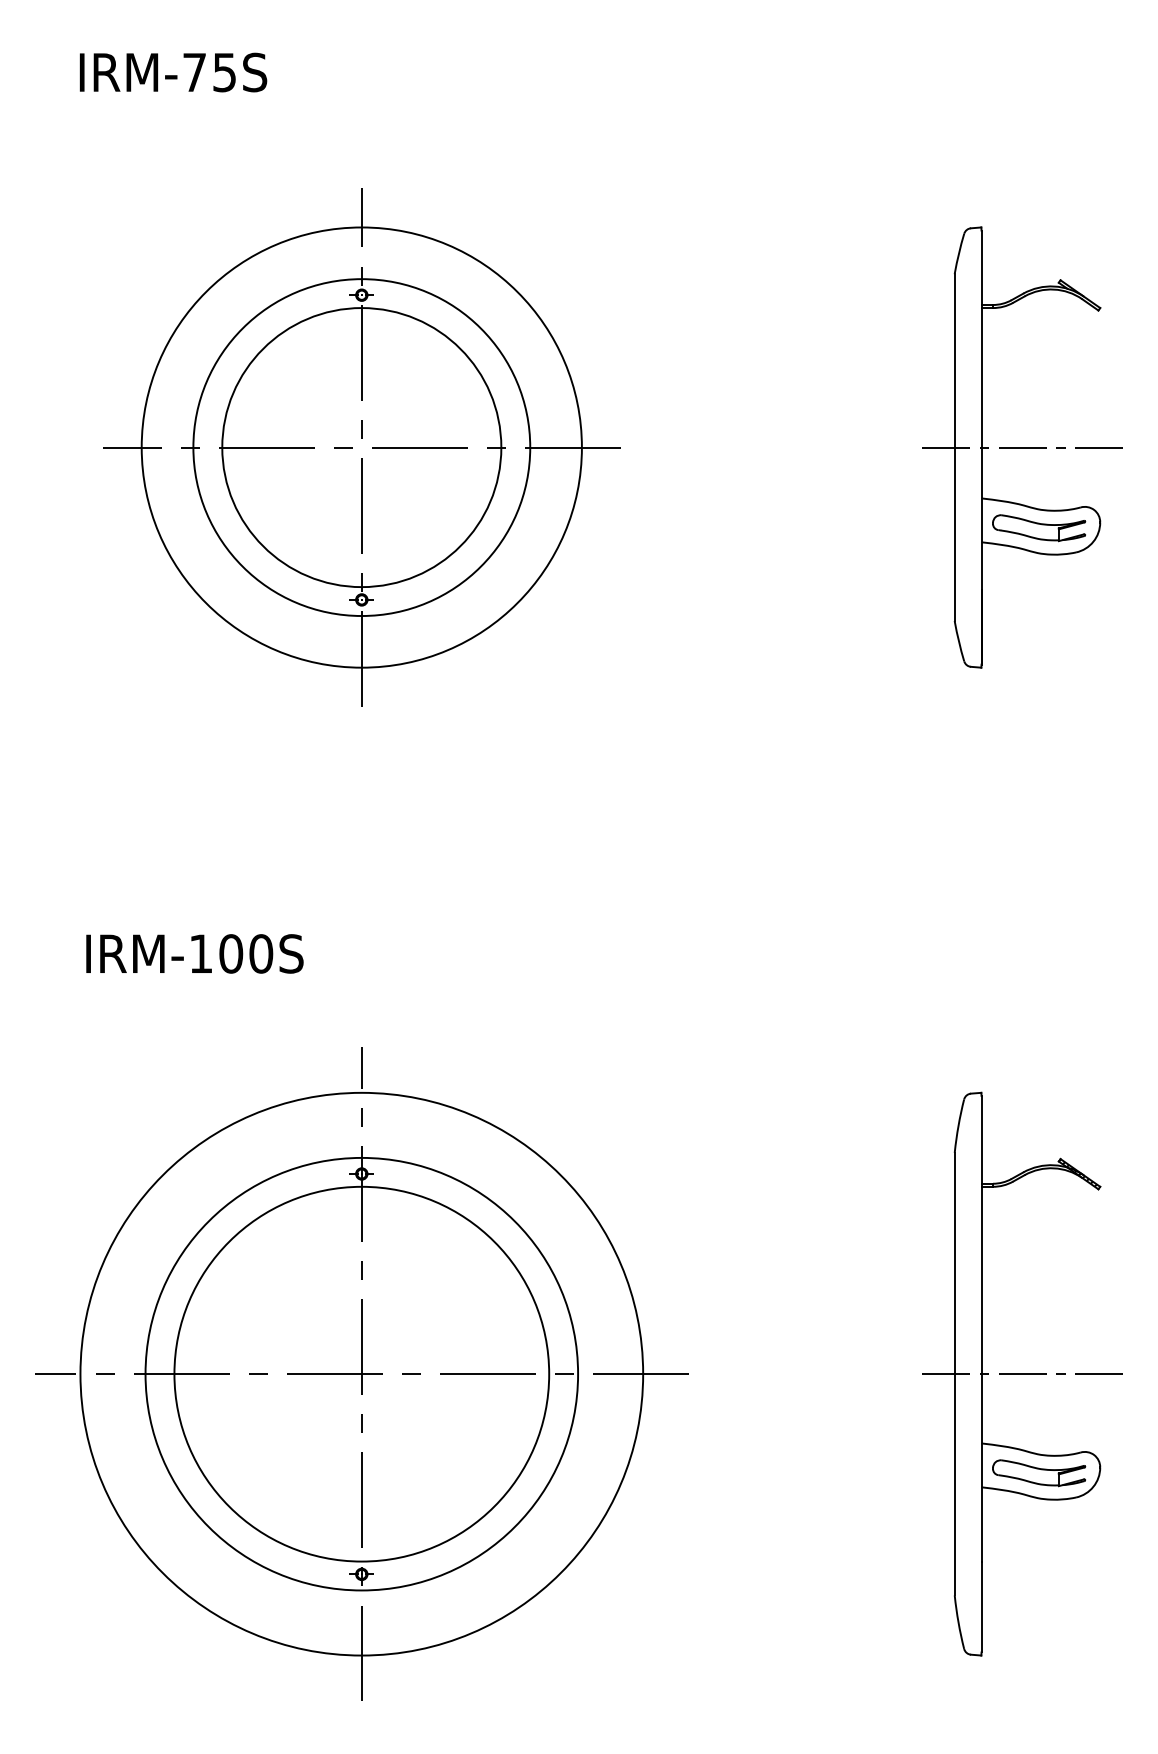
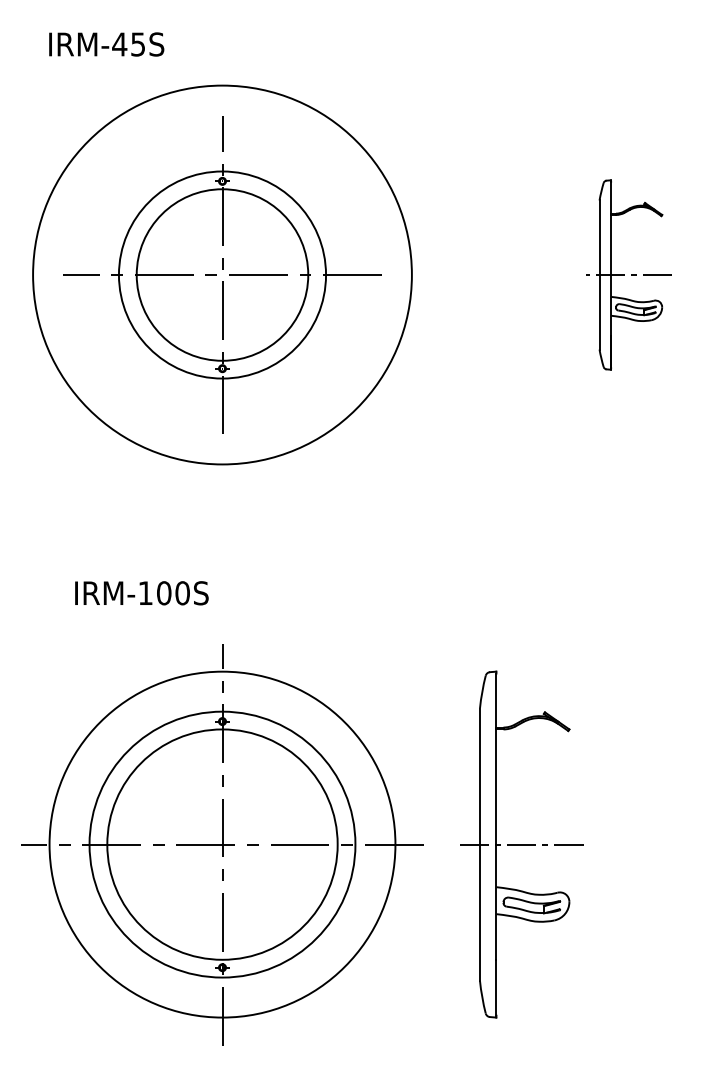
text: (194, 72) -> (119, 44), IRM-75S -> IRM-45S
circle: (361, 446) -> (222, 274), size x1.4
part: (1022, 446) -> (628, 274), size x0.7
text: (194, 954) -> (141, 593), moved
part: (1022, 1373) -> (521, 844), moved

